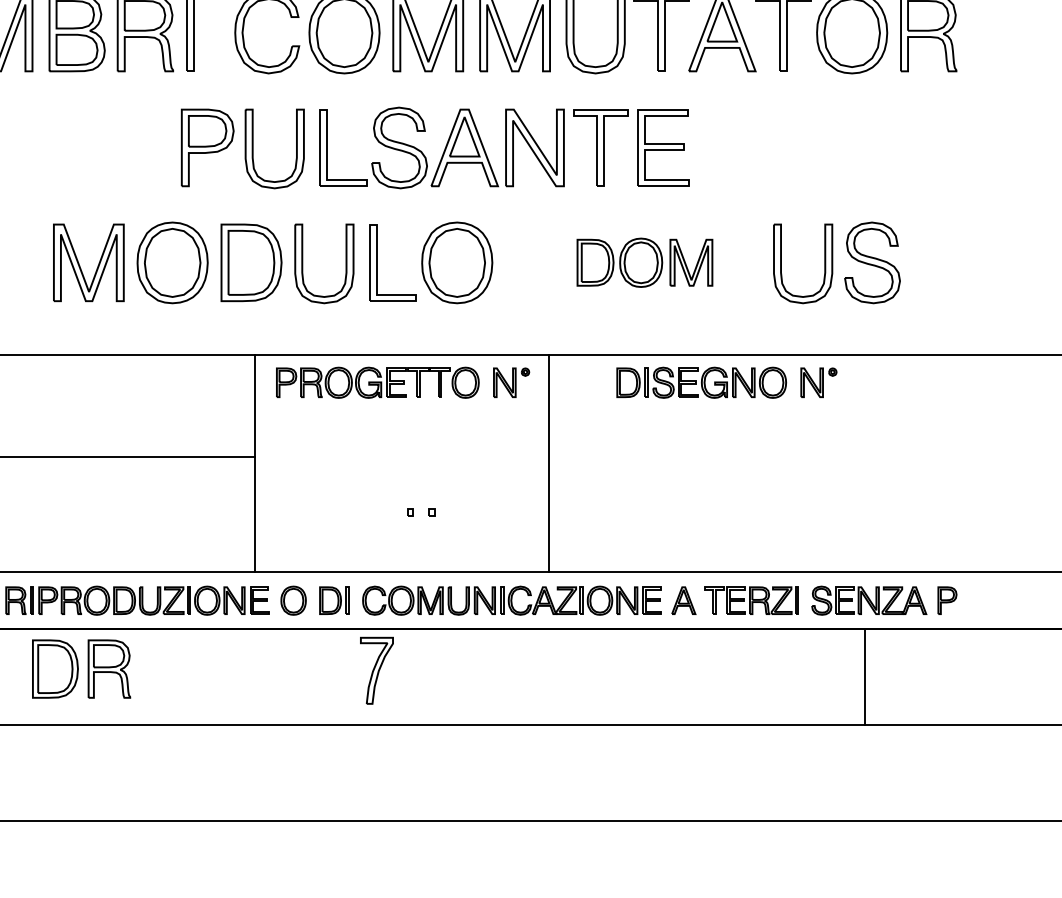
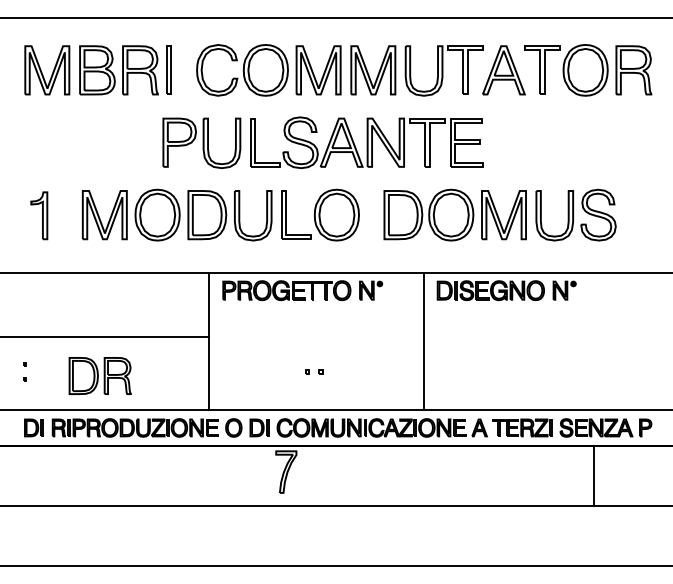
part: (643, 261) -> (454, 214), size x1.67
line: (548, 463) -> (423, 341), moved
part: (80, 668) -> (99, 375), moved

